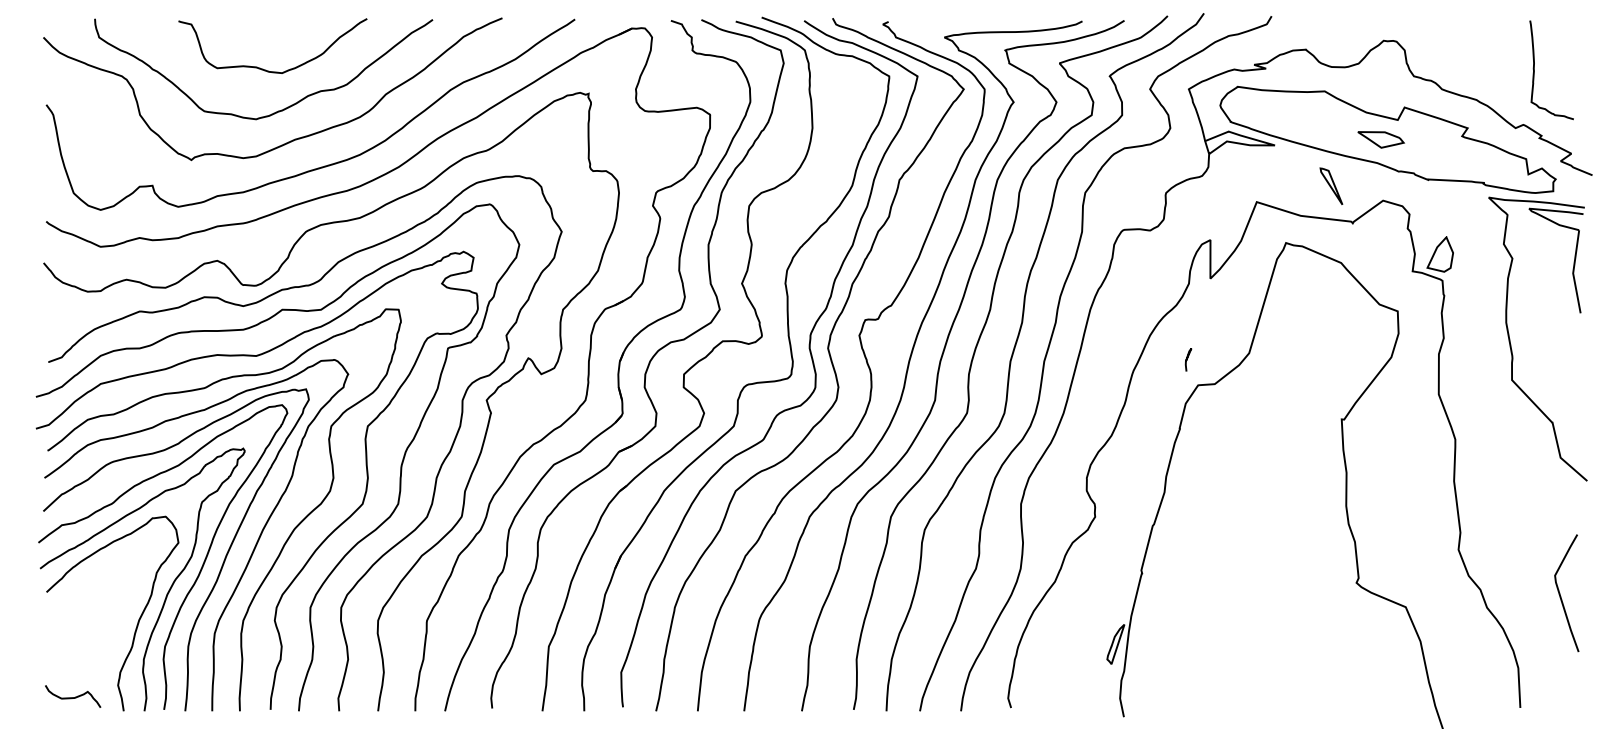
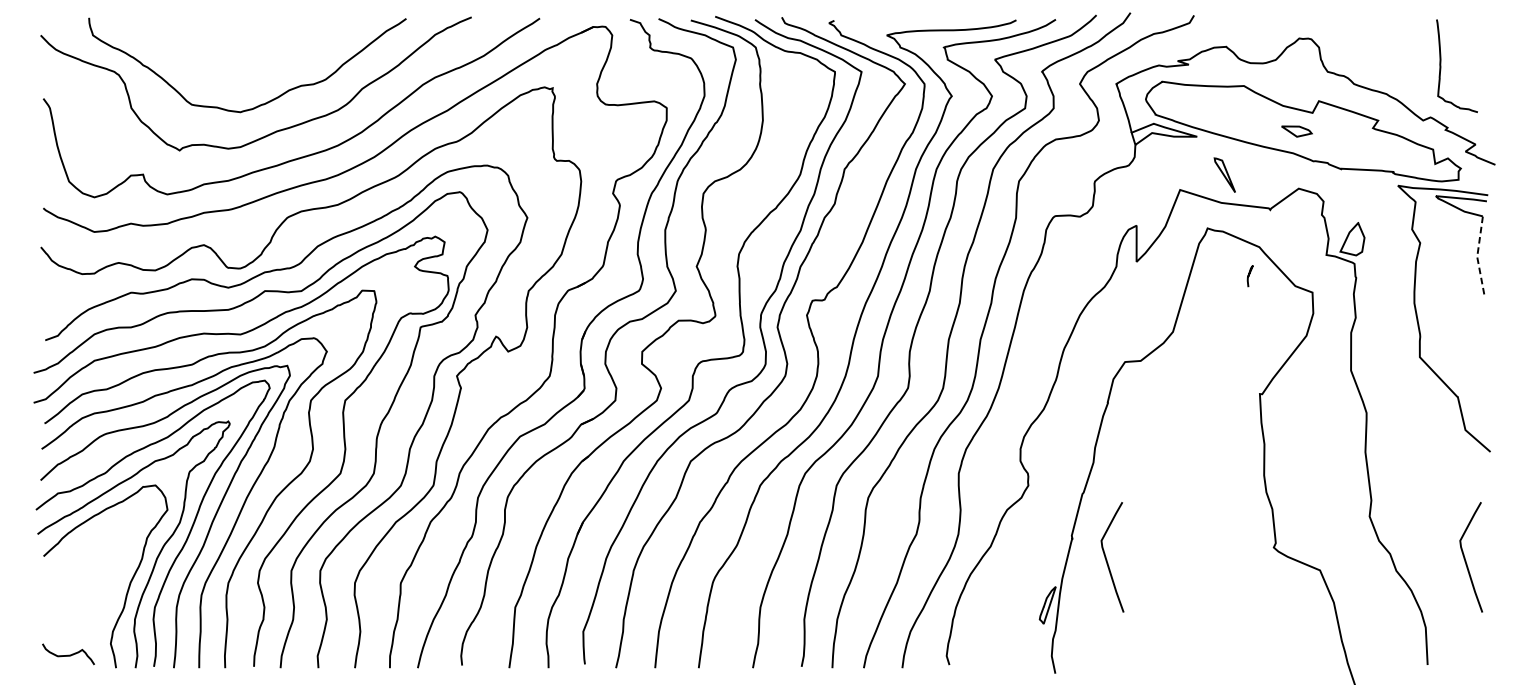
curve: (263, 68) -> (247, 64), removed
part: (1380, 139) -> (1296, 131), size x0.7
part: (1331, 185) -> (1224, 174), moved
line: (1573, 272) -> (1477, 256), solid -> dashed
curve: (1188, 358) -> (1250, 274), moved
curve: (1179, 596) -> (1107, 560), added

